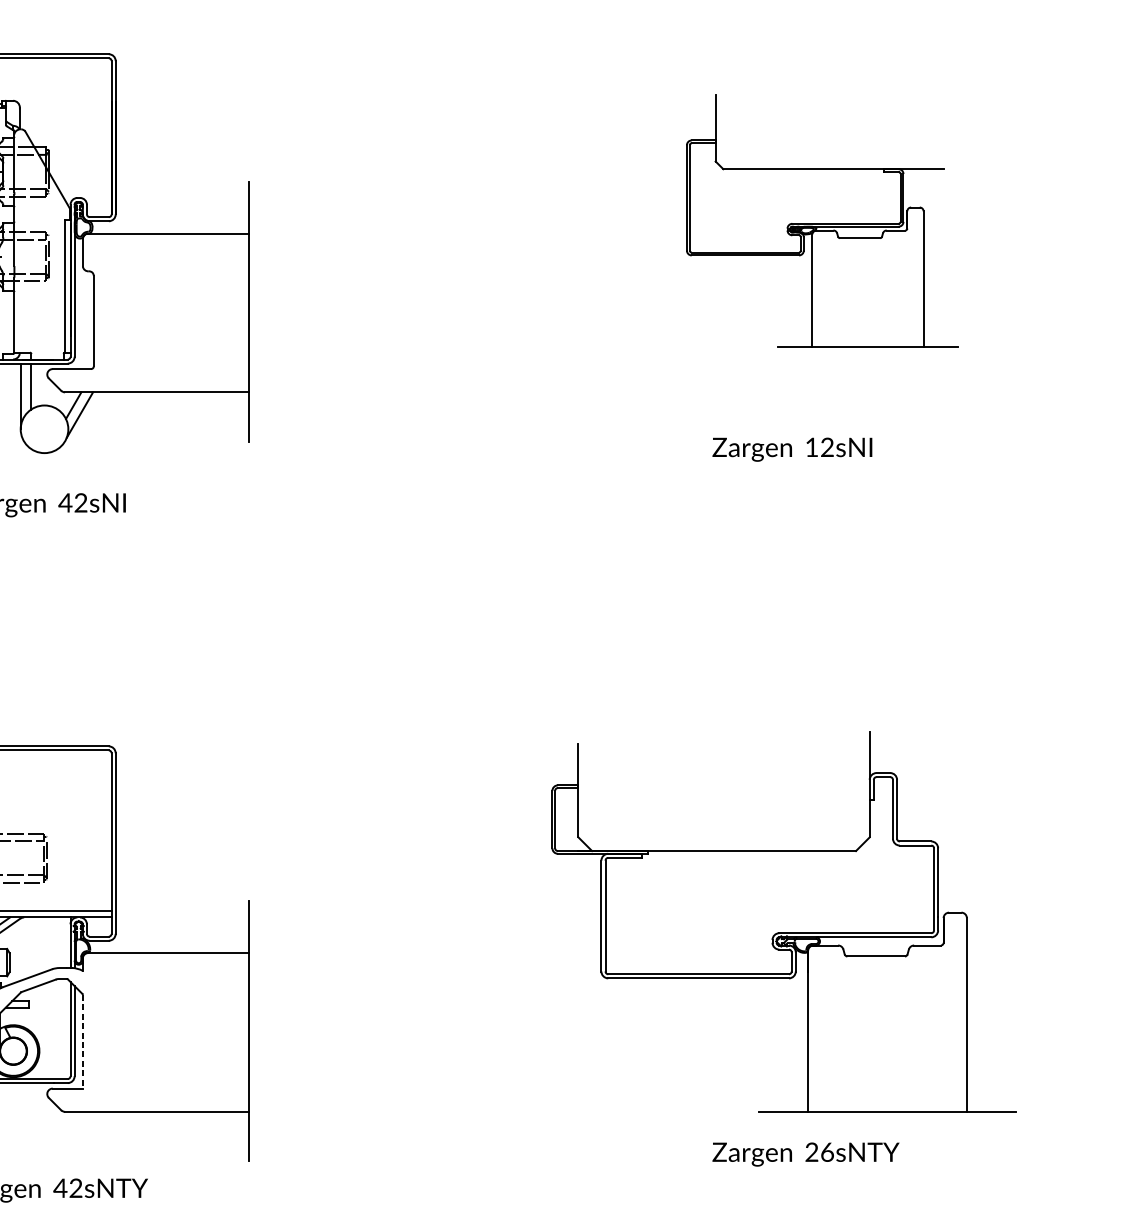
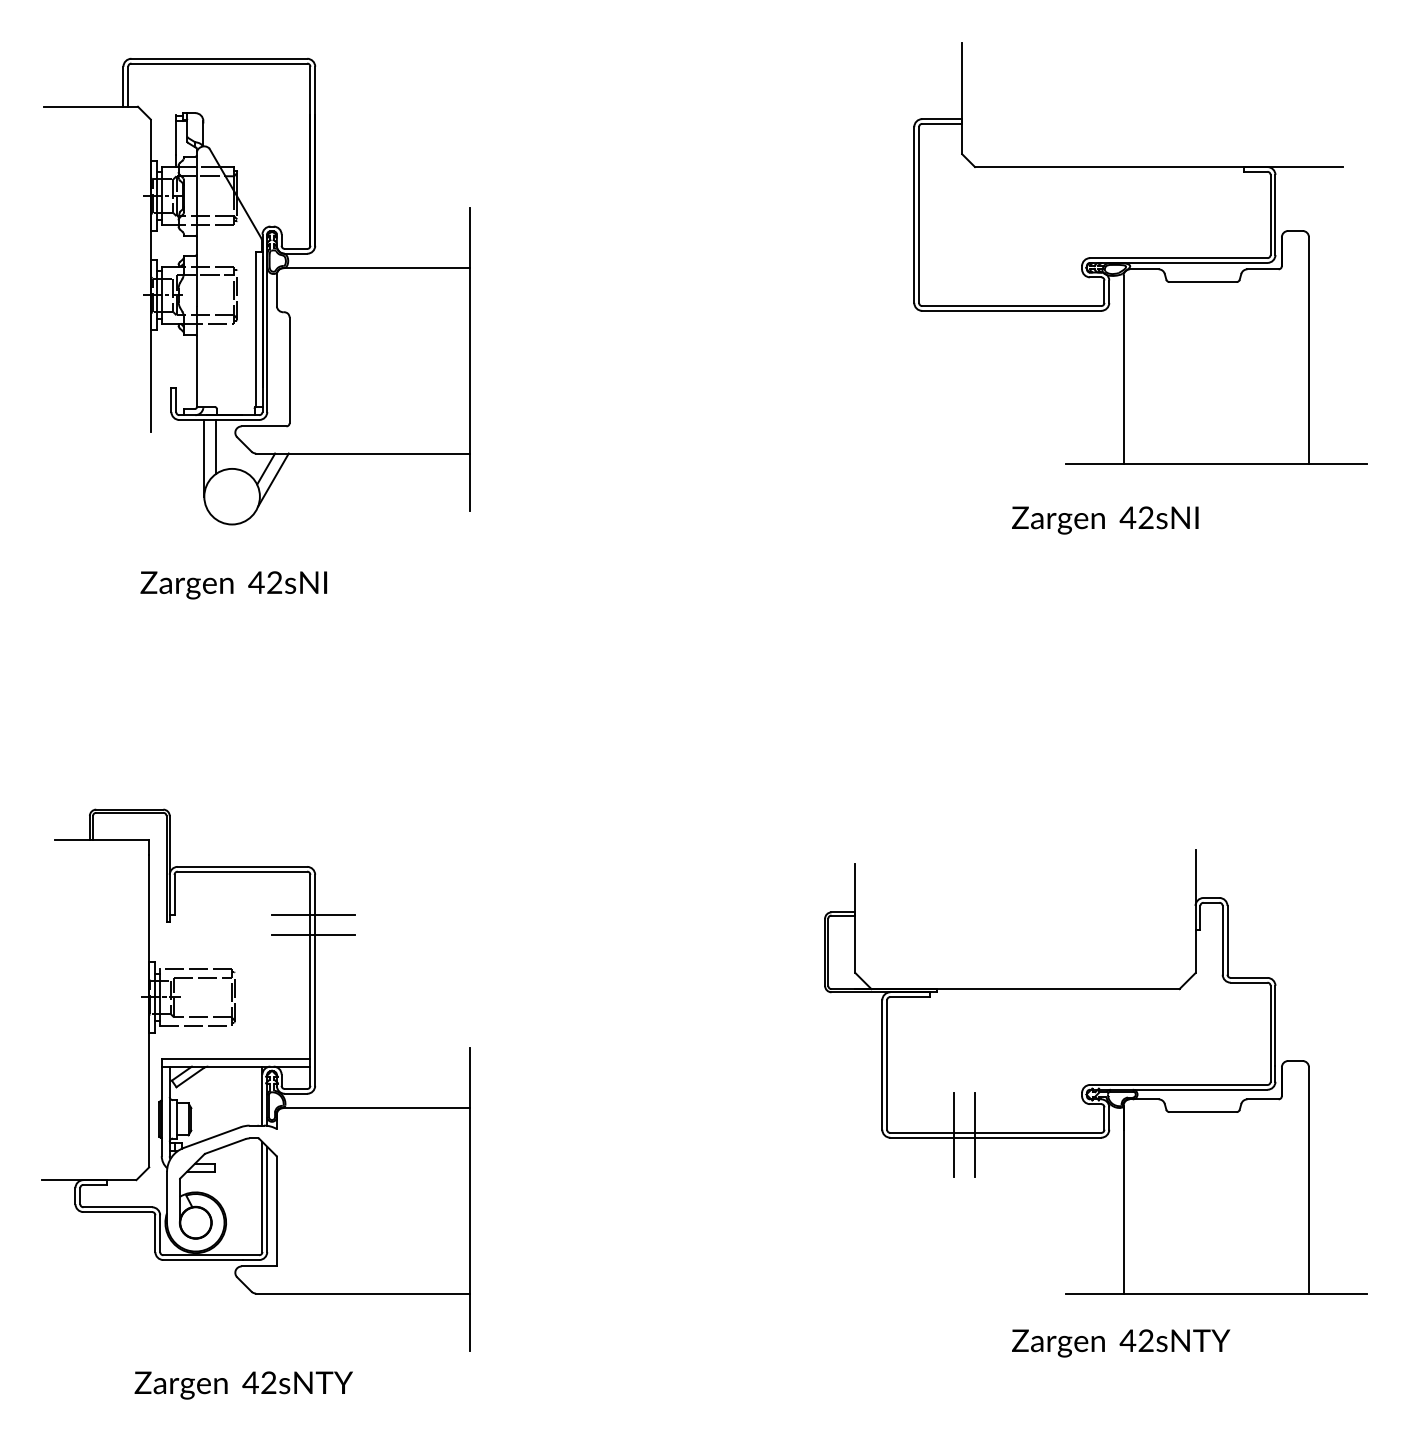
part: (822, 221) -> (1140, 253), size x1.43
text: (811, 447) -> (1127, 517), 12sNI -> 42sNI
line: (114, 787) -> (313, 914), added
line: (114, 805) -> (313, 935), added
line: (663, 976) -> (954, 1135), added
line: (680, 976) -> (974, 1135), added
line: (82, 1041) -> (276, 1211), dashed -> solid
text: (819, 1152) -> (1136, 1340), 26sNTY -> 42sNTY

